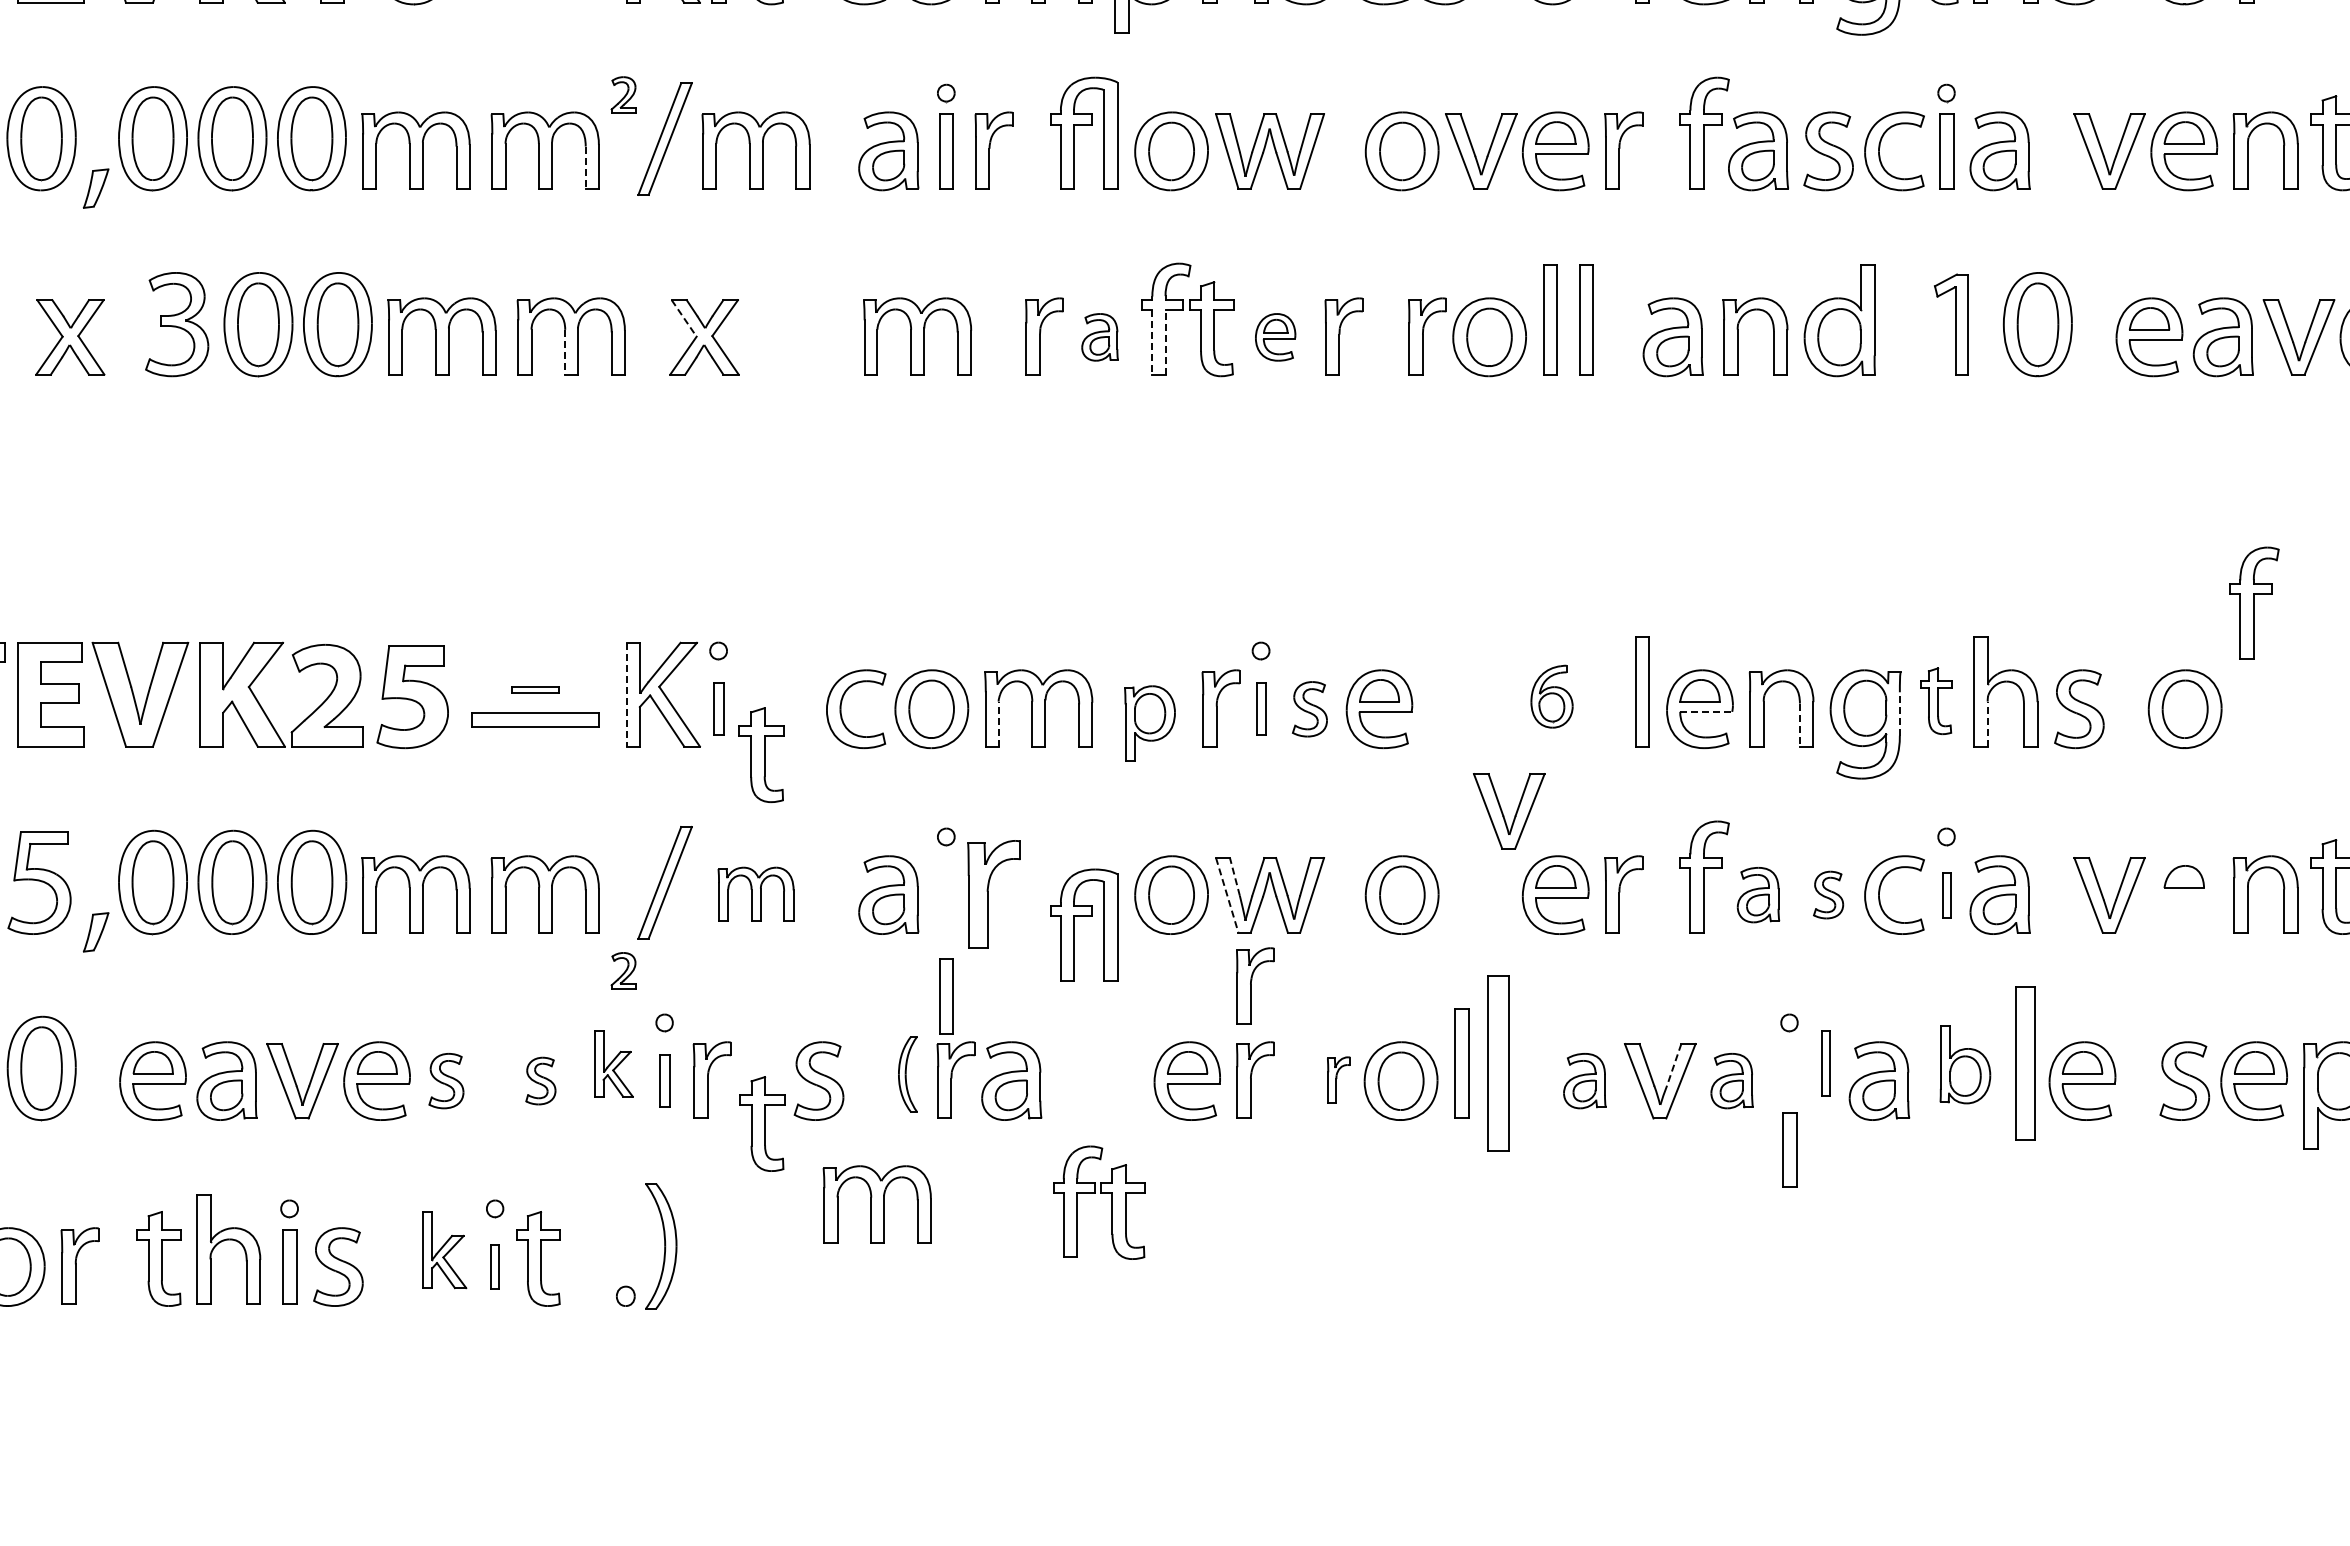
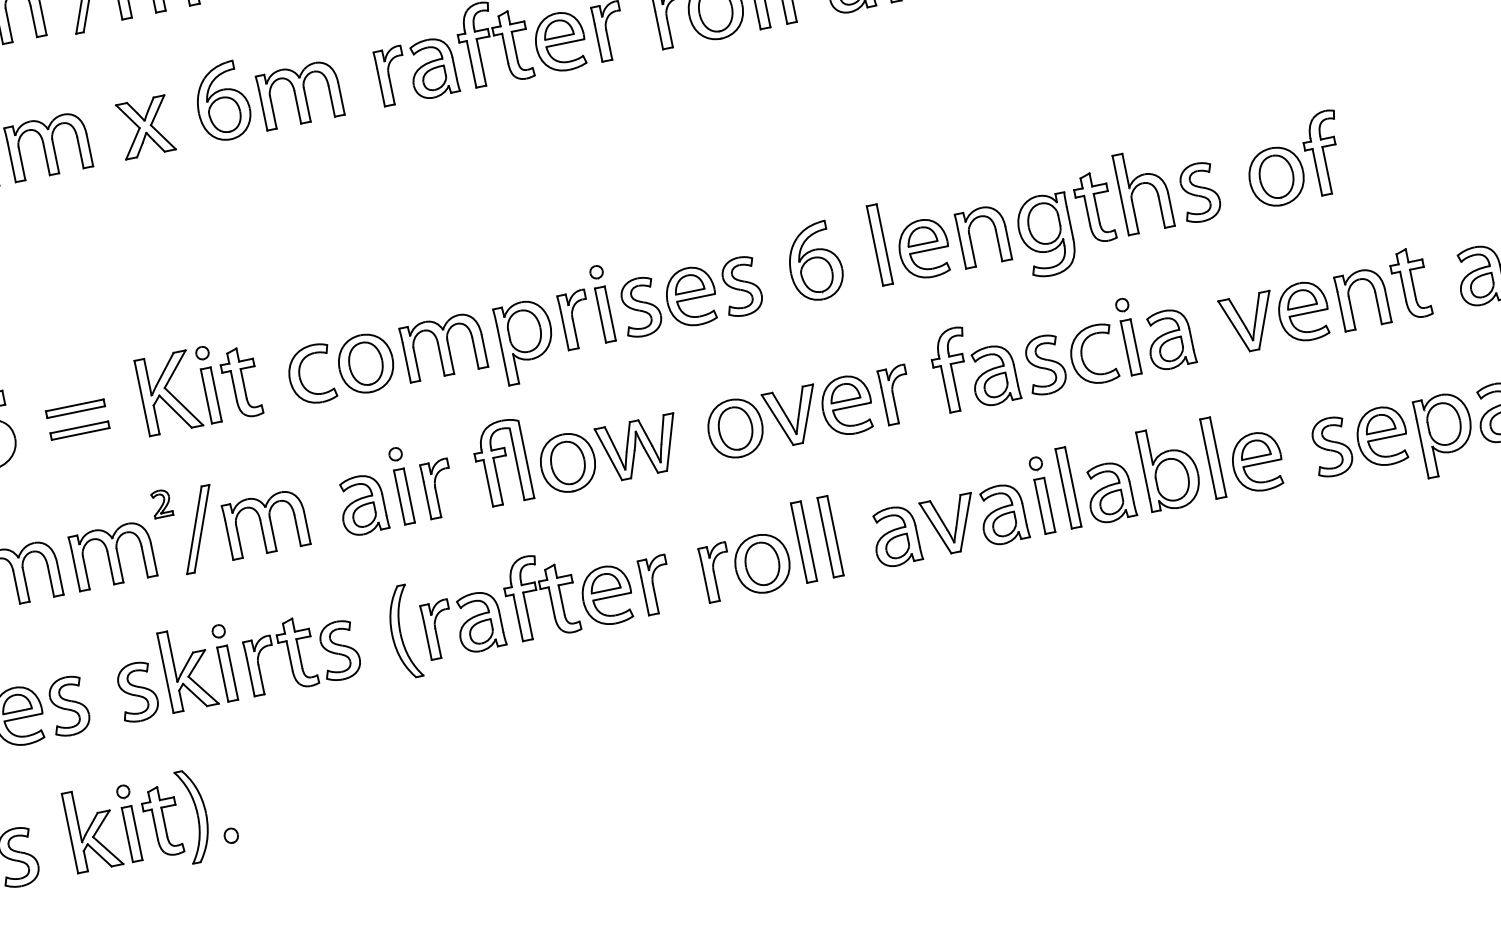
line: (585, 168) -> (33, 22), dashed -> solid
line: (684, 318) -> (128, 116), dashed -> solid
part: (813, 324) -> (222, 101), added
part: (1099, 337) -> (432, 68), size x1.67
part: (1275, 337) -> (560, 42), size x1.67
line: (1165, 342) -> (481, 62), dashed -> solid
line: (1152, 343) -> (471, 65), dashed -> solid
line: (565, 352) -> (46, 159), dashed -> solid
part: (2254, 602) -> (1324, 152), moved
part: (535, 689) -> (75, 408), size x1.67
line: (626, 694) -> (142, 398), dashed -> solid
part: (1551, 696) -> (814, 261), size x1.67
part: (1935, 701) -> (1094, 208), size x1.43
part: (718, 709) -> (211, 395), size x1.43
part: (1261, 709) -> (605, 314), size x1.43
part: (1309, 709) -> (640, 307), size x1.43
part: (1448, 709) -> (741, 286), added
line: (1706, 711) -> (929, 249), dashed -> solid
line: (1899, 713) -> (1069, 222), dashed -> solid
part: (535, 720) -> (79, 430), size x0.62
line: (998, 723) -> (416, 364), dashed -> solid
part: (1149, 723) -> (526, 341), size x1.43
line: (1987, 723) -> (1135, 216), dashed -> solid
line: (1799, 725) -> (998, 246), dashed -> solid
part: (761, 754) -> (241, 382), moved
part: (1515, 812) -> (797, 416), moved
line: (1234, 876) -> (610, 440), dashed -> solid
part: (755, 894) -> (265, 524), size x1.43
part: (993, 894) -> (438, 489), size x0.71
part: (1758, 894) -> (994, 374), size x1.43
part: (1828, 894) -> (1045, 364), size x1.67
part: (2184, 894) -> (1303, 311), added
line: (1227, 895) -> (608, 454), dashed -> solid
part: (1946, 895) -> (1130, 347), size x1.67
part: (1084, 916) -> (500, 456), moved
part: (623, 970) -> (161, 503), moved
part: (1255, 985) -> (642, 516), removed
part: (946, 996) -> (404, 496), moved
part: (614, 1063) -> (188, 668), size x1.67
part: (1498, 1063) -> (830, 536), size x0.62
part: (1825, 1063) -> (1068, 487), size x1.67
part: (2024, 1063) -> (1212, 458), size x0.71
part: (1965, 1064) -> (1169, 467), size x1.43
line: (1674, 1065) -> (958, 511), dashed -> solid
part: (907, 1074) -> (402, 632), size x1.67
part: (1338, 1079) -> (716, 571), size x1.67
part: (446, 1080) -> (68, 705), size x1.43
part: (540, 1080) -> (137, 691), size x1.67
part: (664, 1080) -> (227, 673), size x1.43
part: (1584, 1080) -> (895, 536), size x1.43
part: (1731, 1080) -> (1002, 514), size x1.43
part: (762, 1123) -> (297, 652), moved
part: (1789, 1149) -> (1044, 505), moved
part: (1100, 1193) -> (540, 589), moved
part: (876, 1204) -> (399, 731), removed
part: (661, 1246) -> (195, 816), moved
part: (444, 1249) -> (92, 828), size x1.43
part: (495, 1266) -> (132, 833), size x1.67

